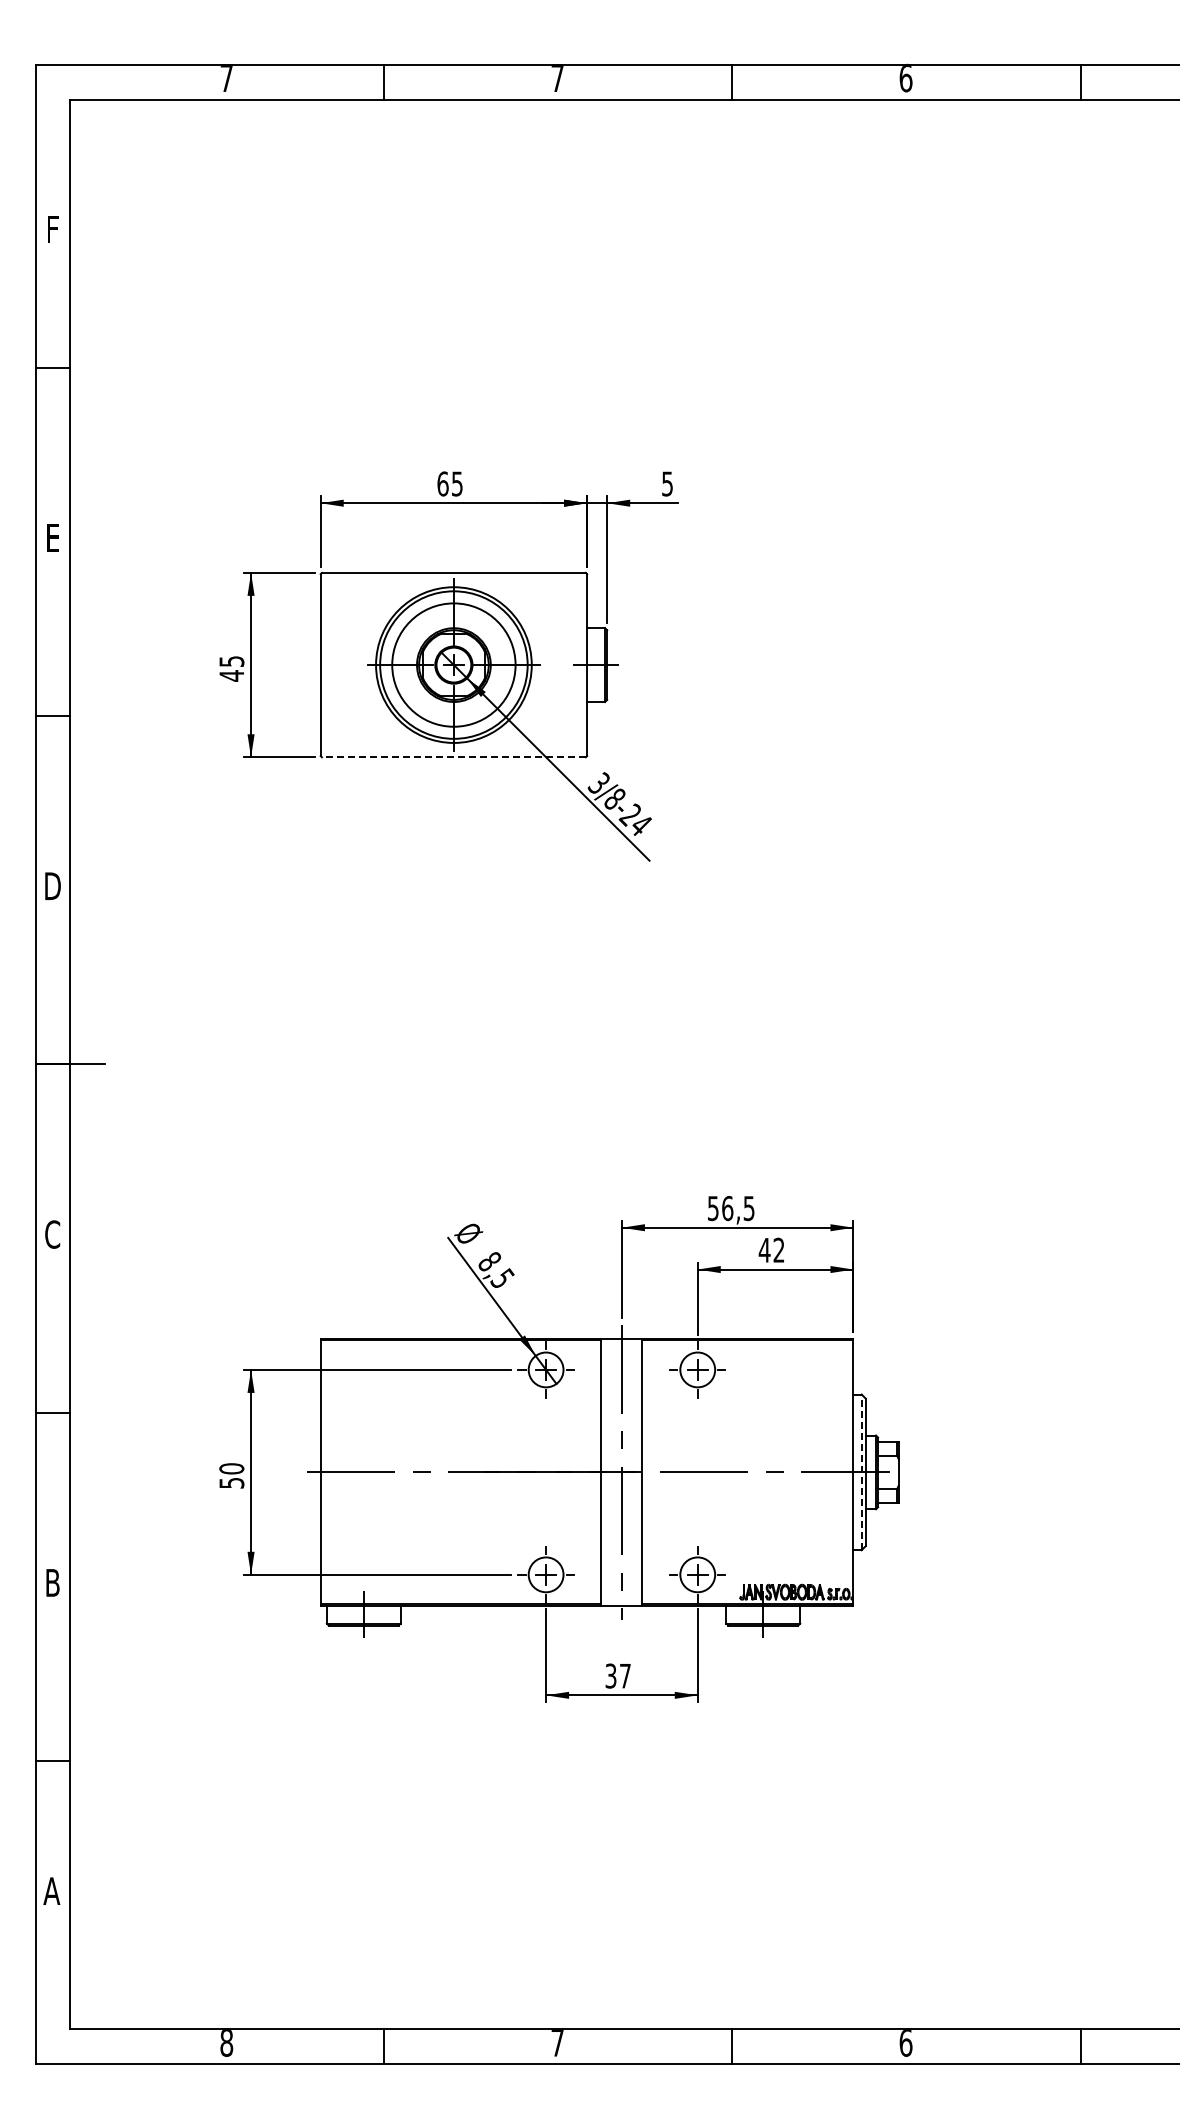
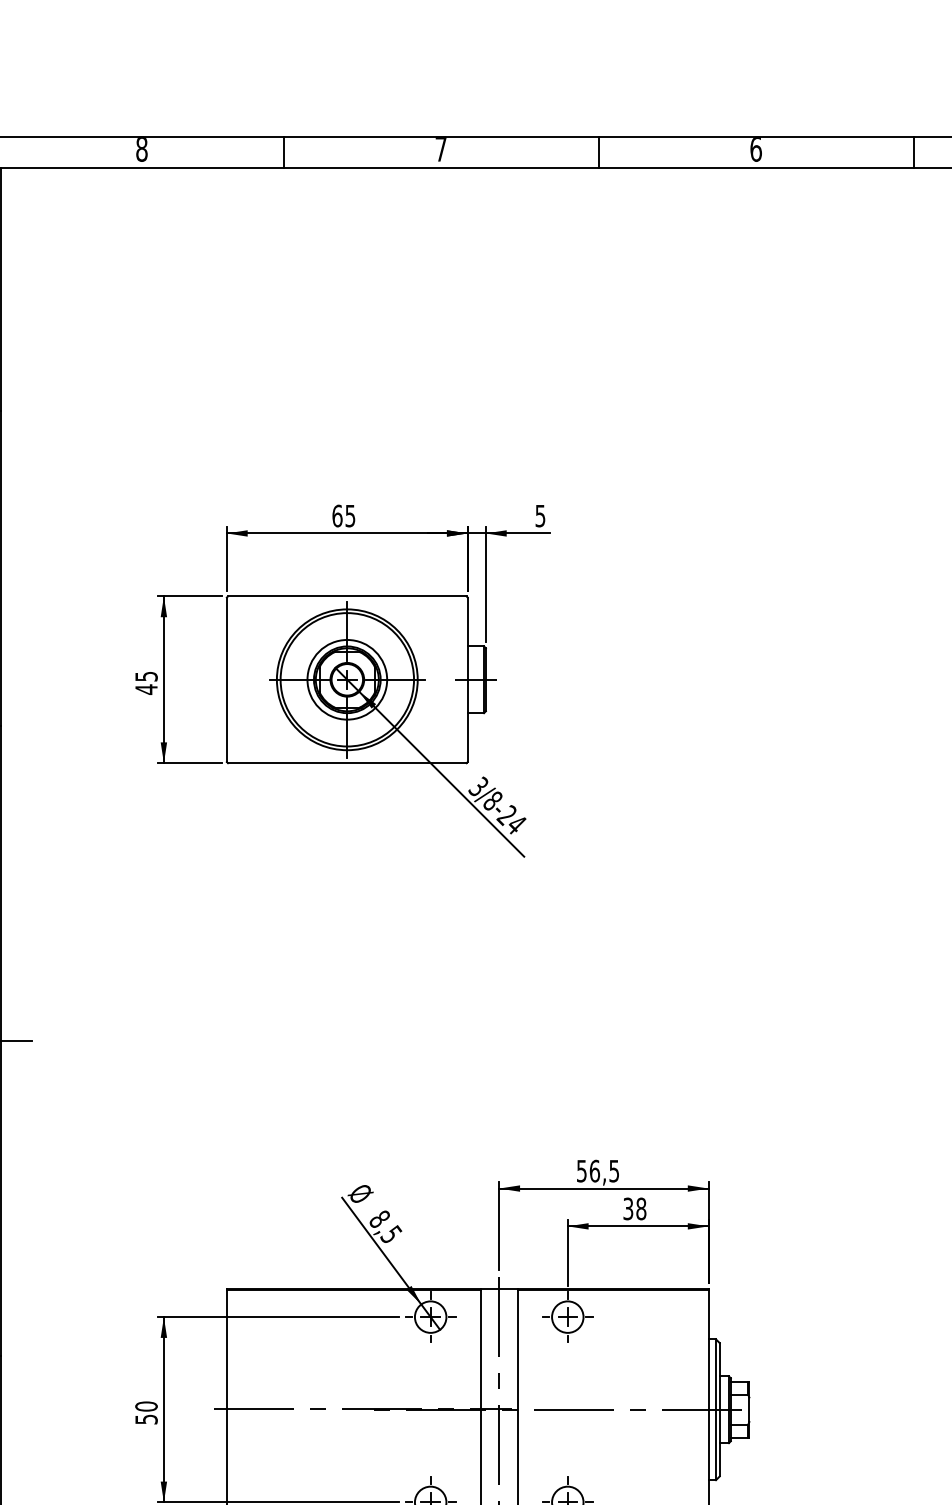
text: (226, 77) -> (141, 148), 7 -> 8
circle: (453, 665) -> (346, 680), size x0.71
line: (453, 757) -> (346, 763), dashed -> solid
text: (771, 1249) -> (634, 1208), 42 -> 38
line: (861, 1472) -> (715, 1409), dashed -> solid

